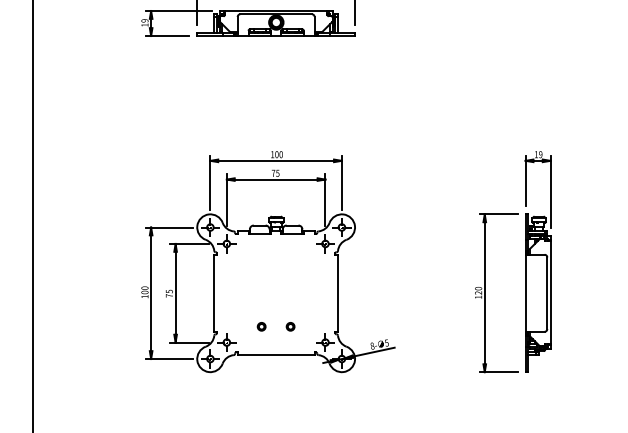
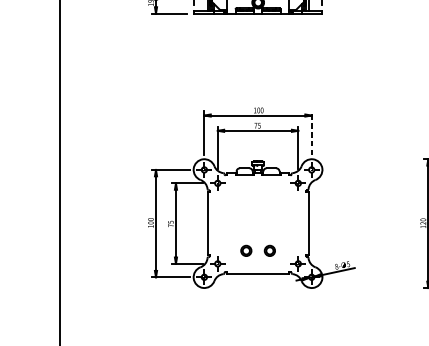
line: (341, 182) -> (311, 133), solid -> dashed
part: (261, 326) -> (246, 250), size x1.6
part: (290, 326) -> (269, 250), size x1.6

